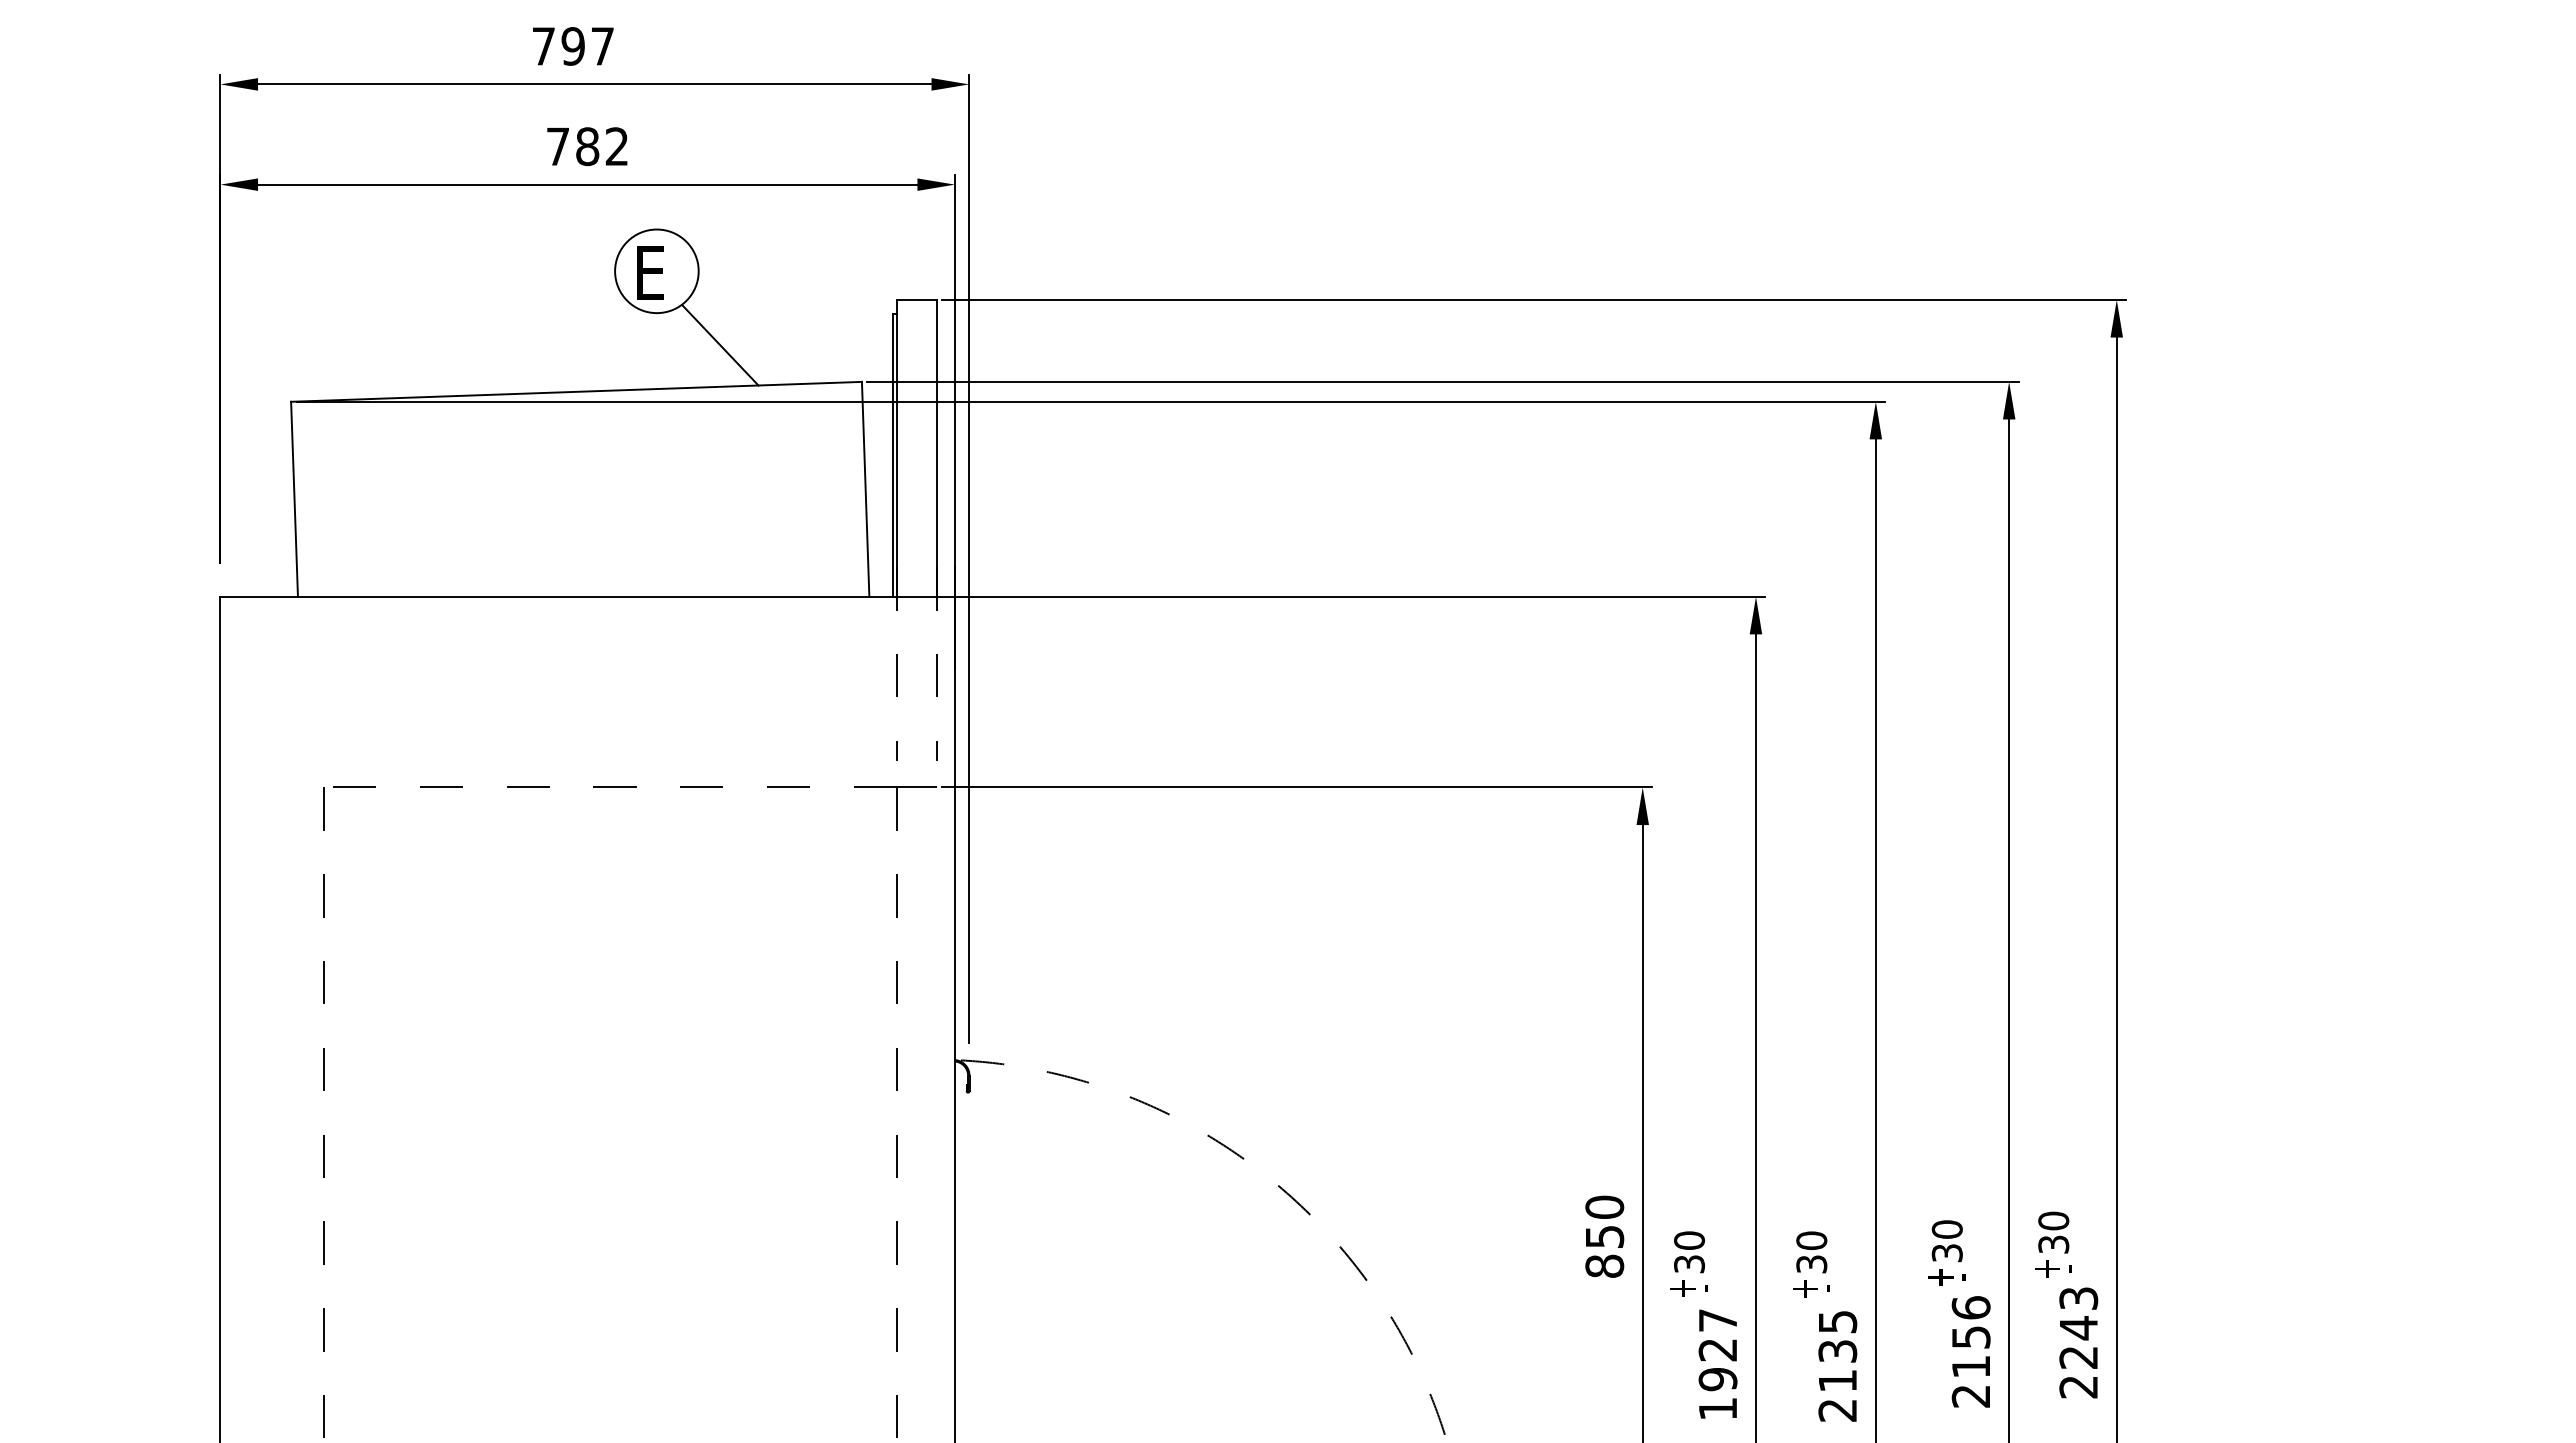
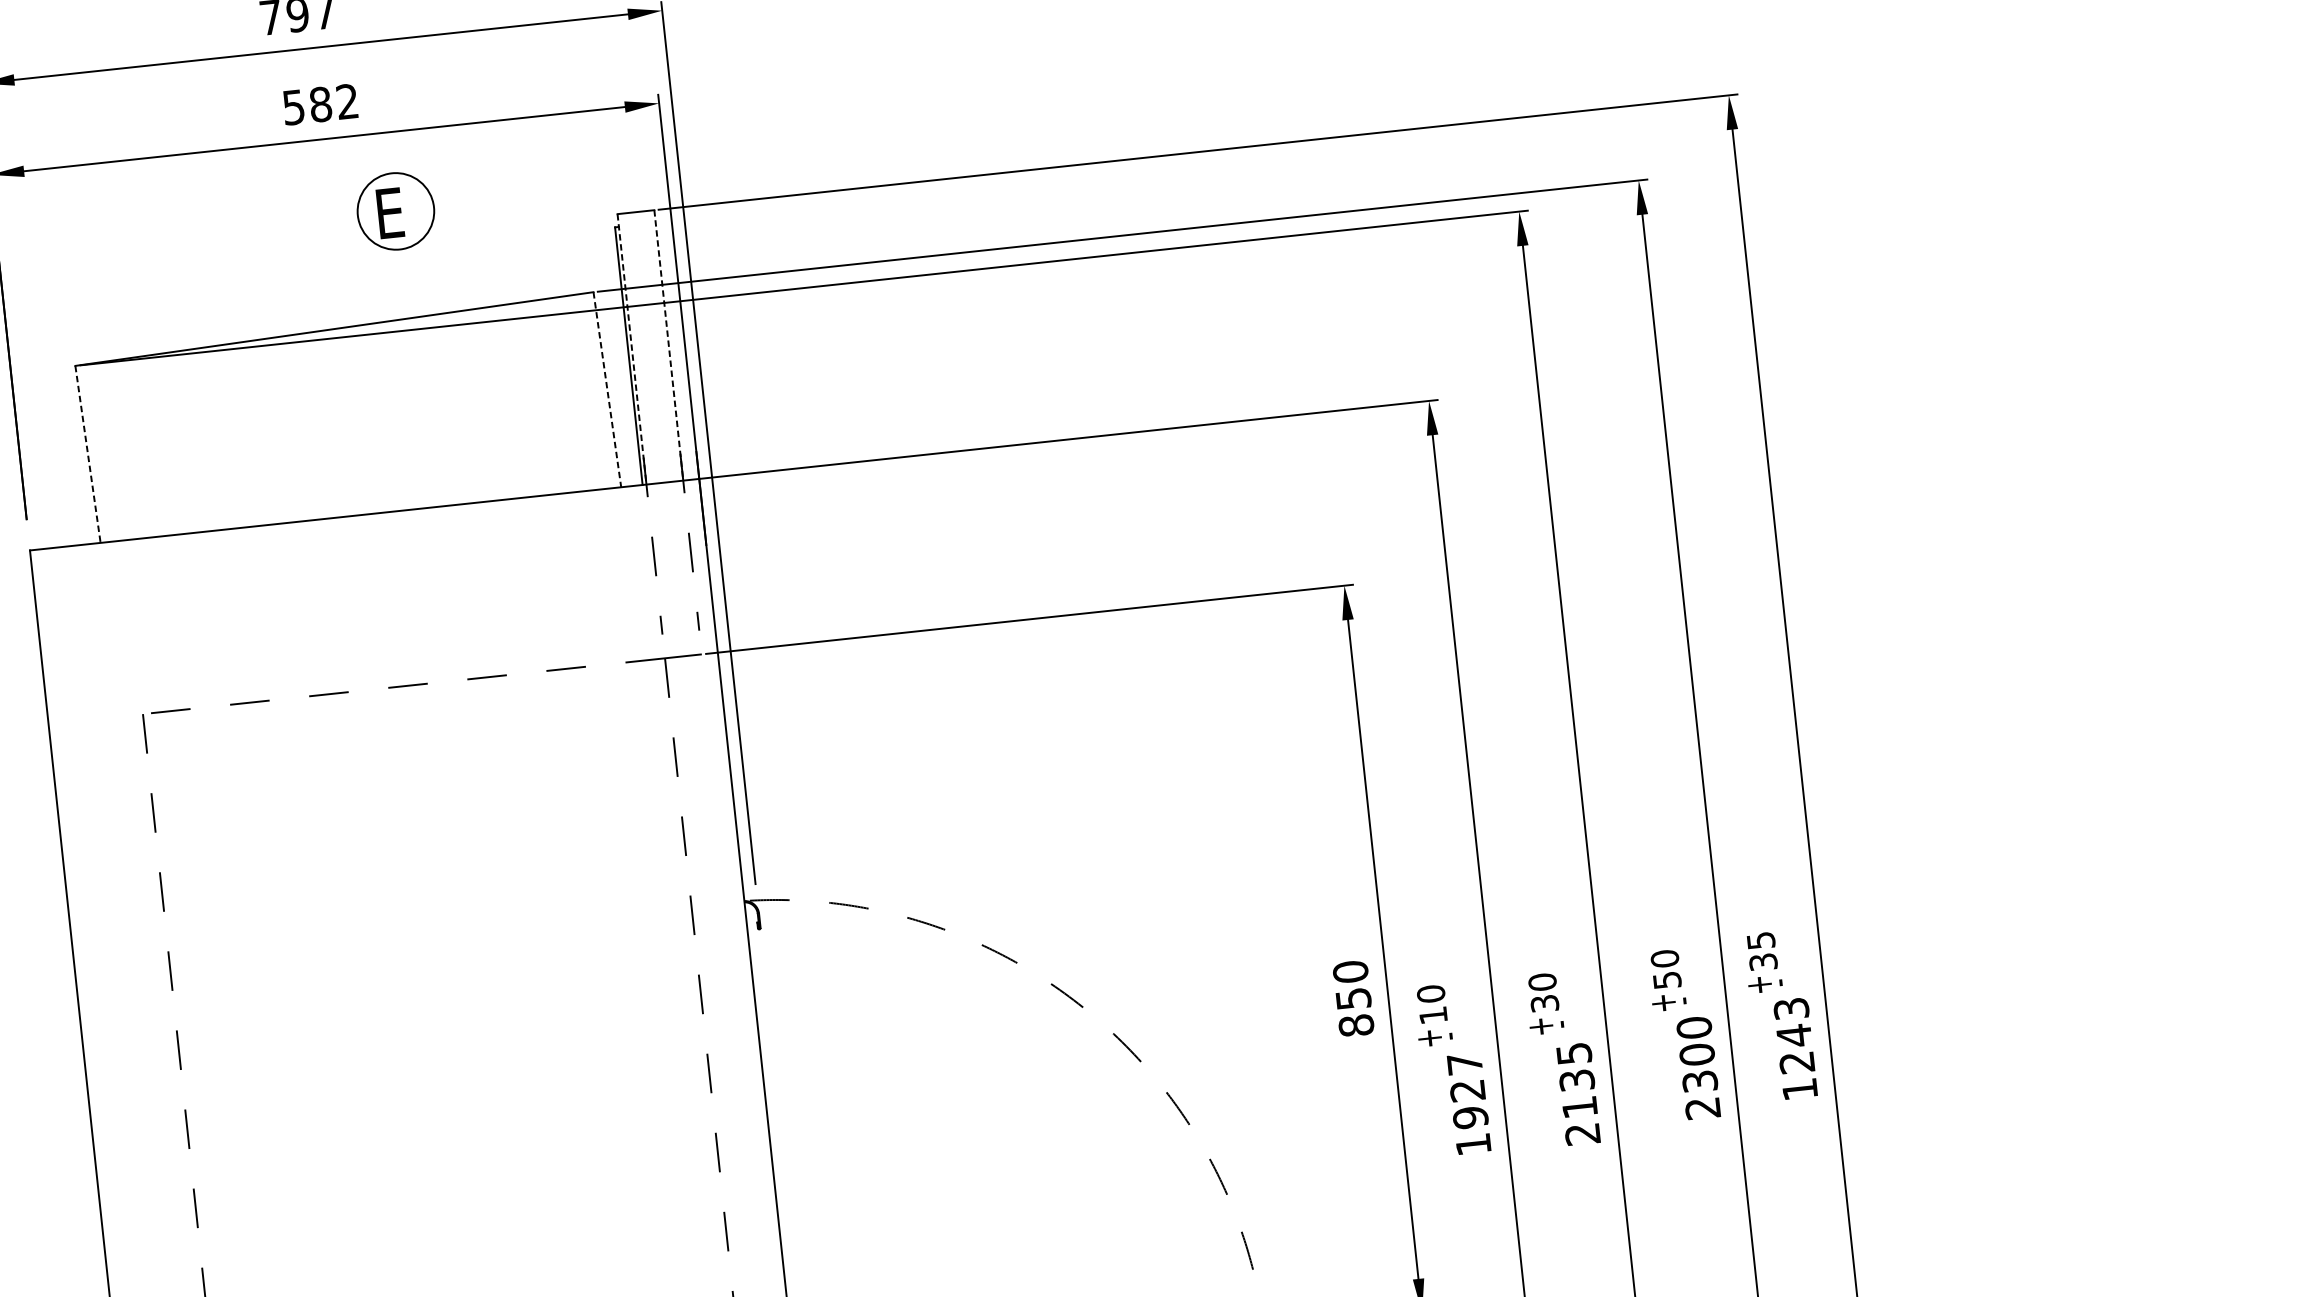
text: (557, 146) -> (293, 107), 782 -> 582
line: (720, 345) -> (461, 272), removed
line: (897, 448) -> (632, 349), solid -> dashed
line: (937, 448) -> (668, 345), solid -> dashed
line: (865, 489) -> (607, 389), solid -> dashed
line: (294, 499) -> (87, 454), solid -> dashed
text: (2053, 1220) -> (1760, 940), 30 -> 35
text: (1946, 1252) -> (1666, 979), 30 -> 50
text: (1689, 1264) -> (1433, 1015), 30 -> 10
text: (1970, 1337) -> (1696, 1054), 2156 -> 2300
text: (2078, 1387) -> (1799, 1089), 2243 -> 1243

